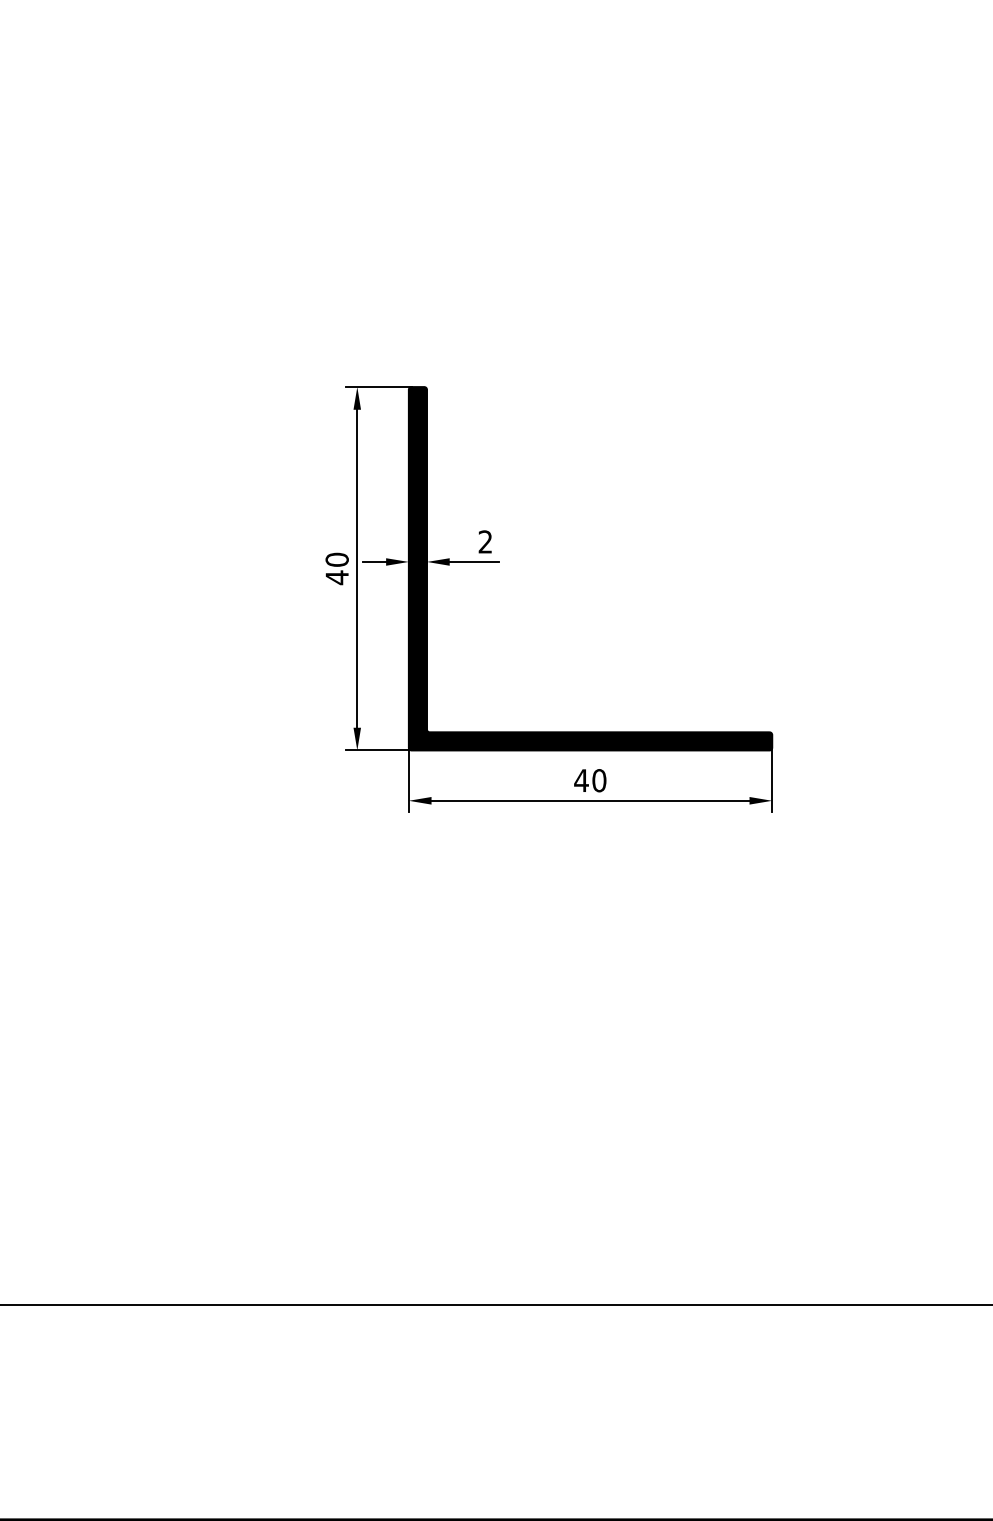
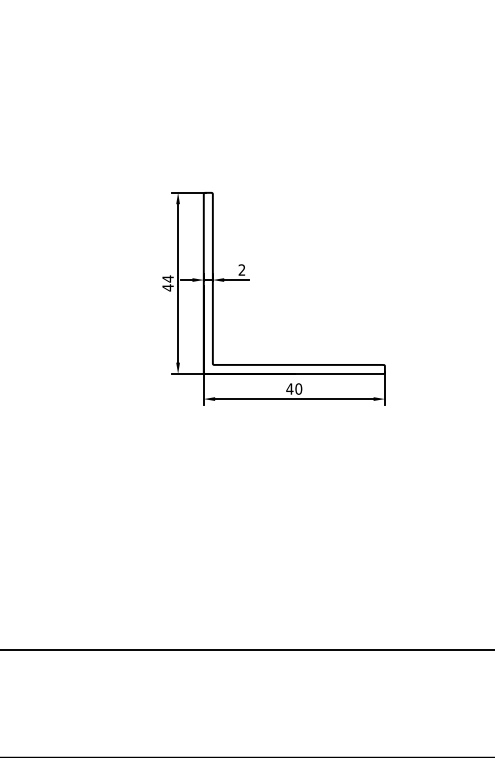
text: (336, 558) -> (167, 278), 40 -> 44
fill: (588, 568) -> (293, 283), removed

